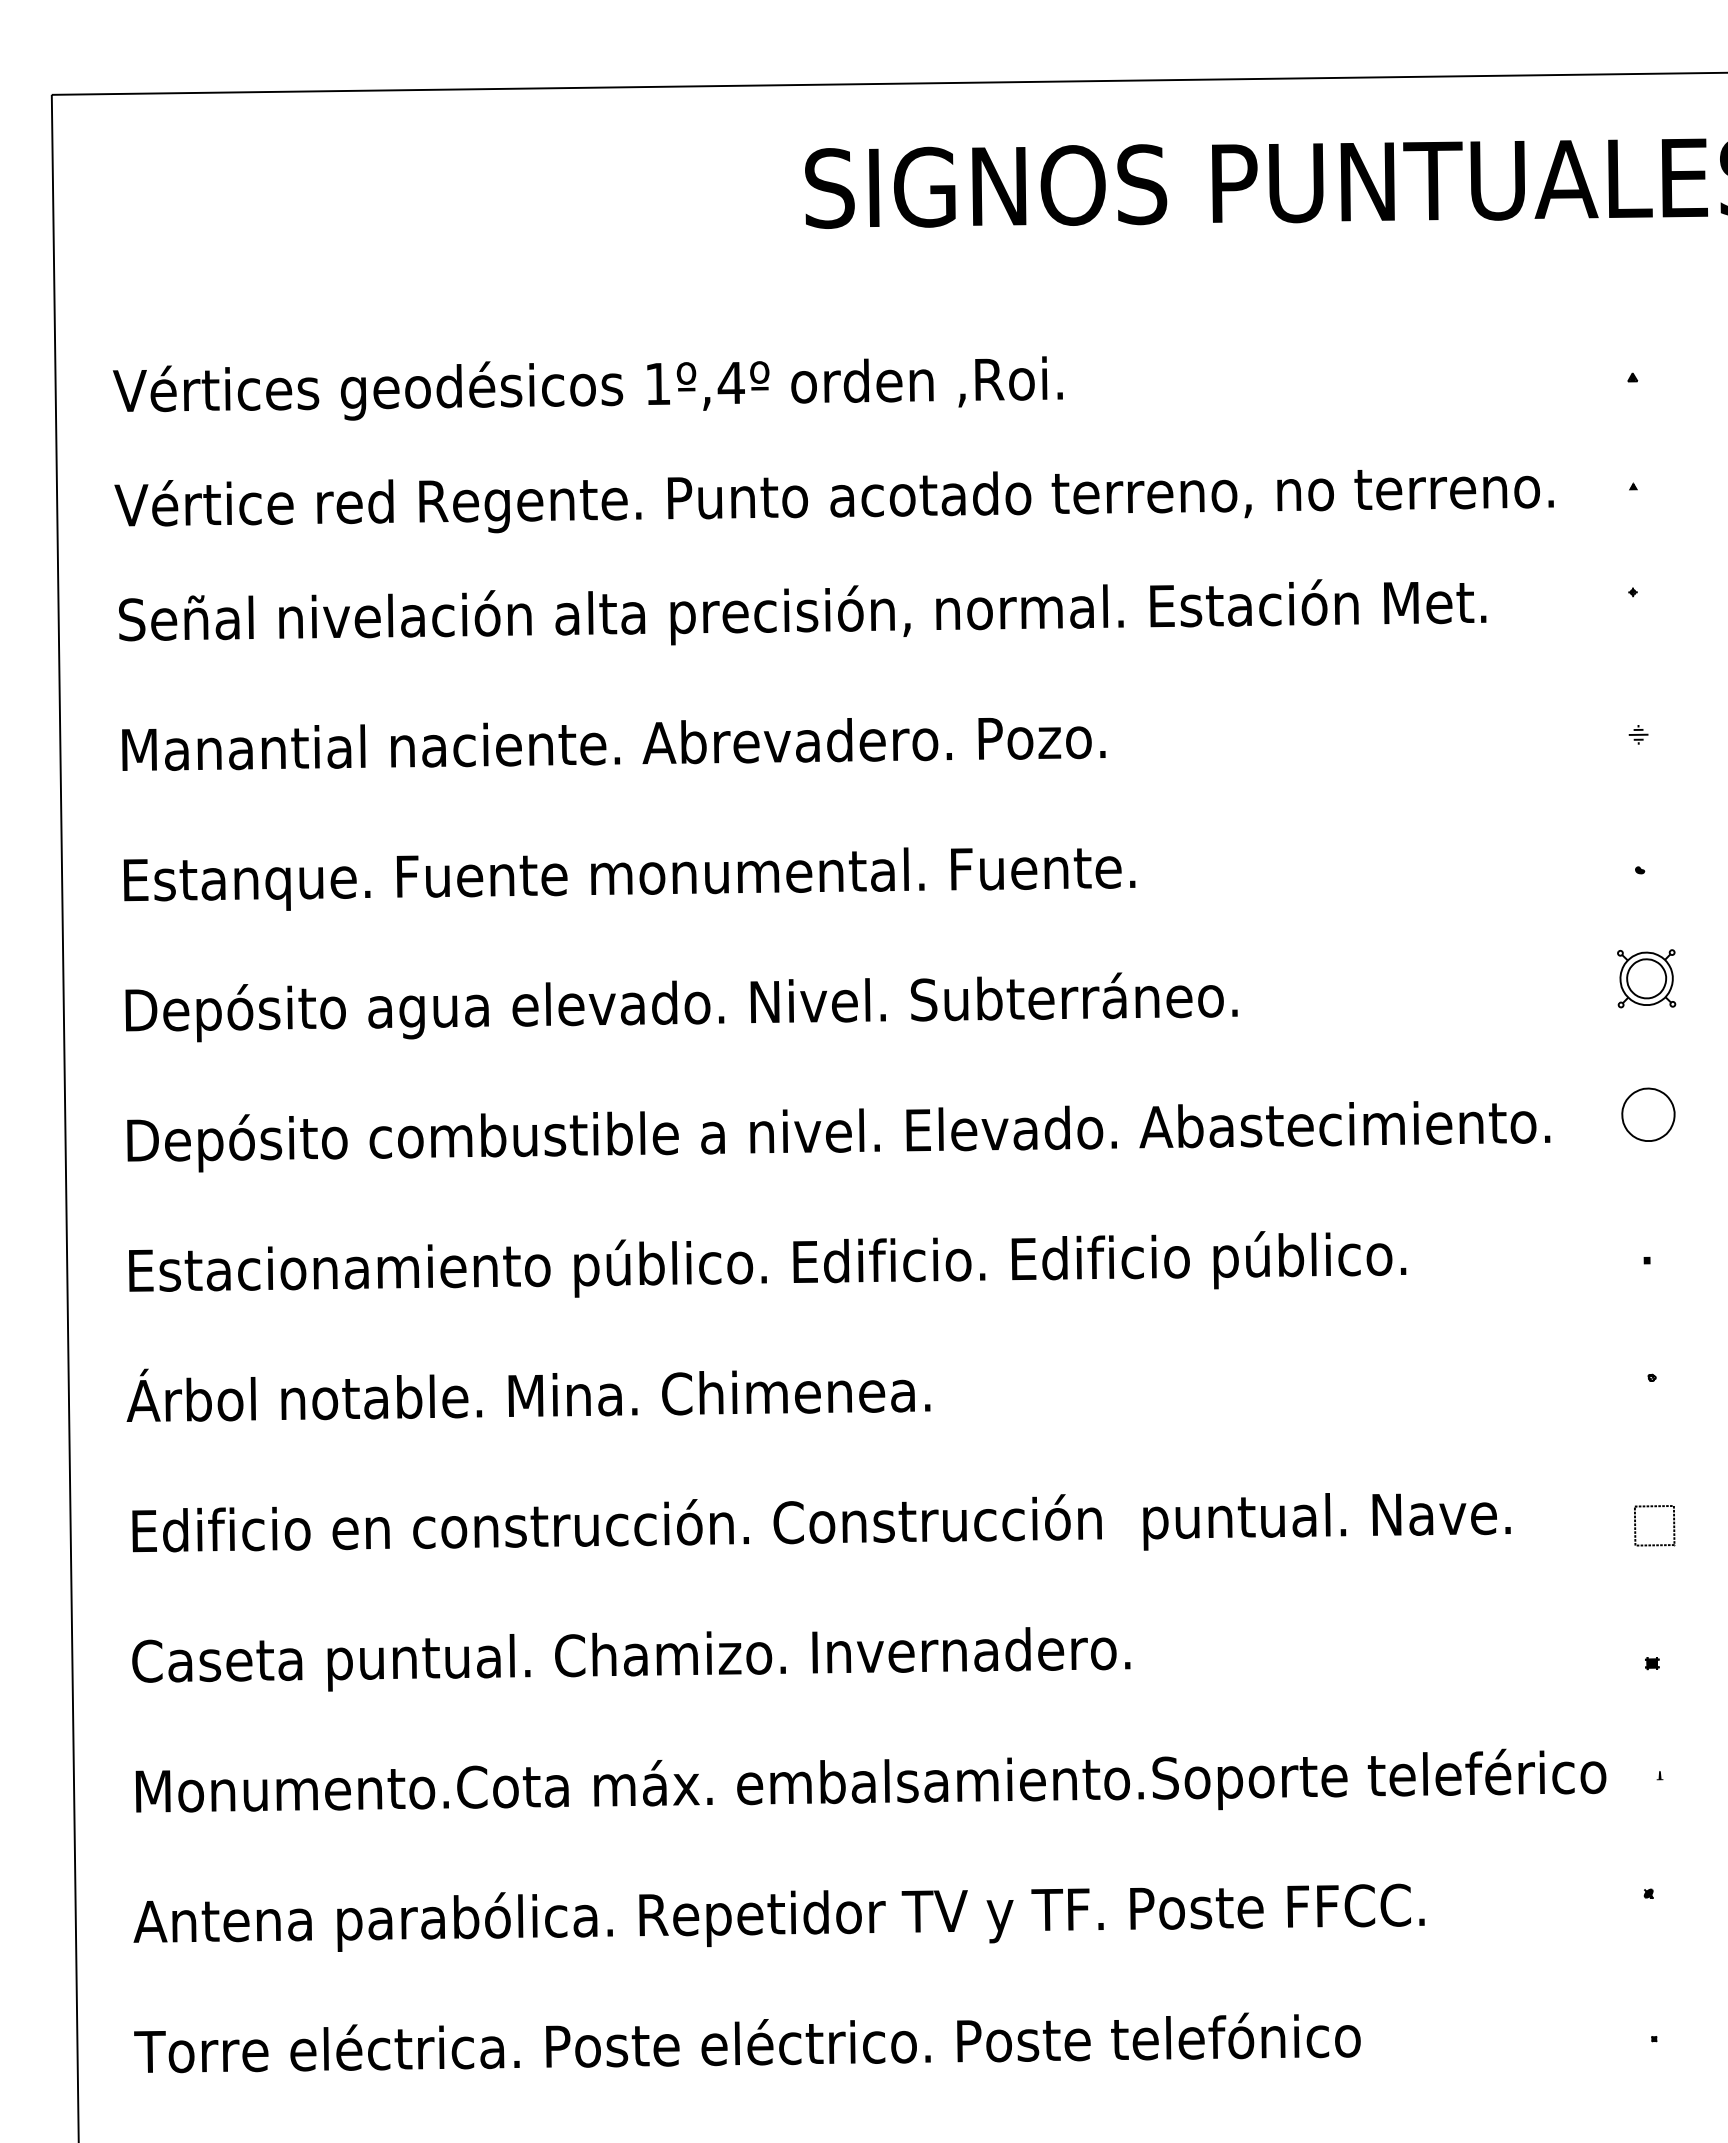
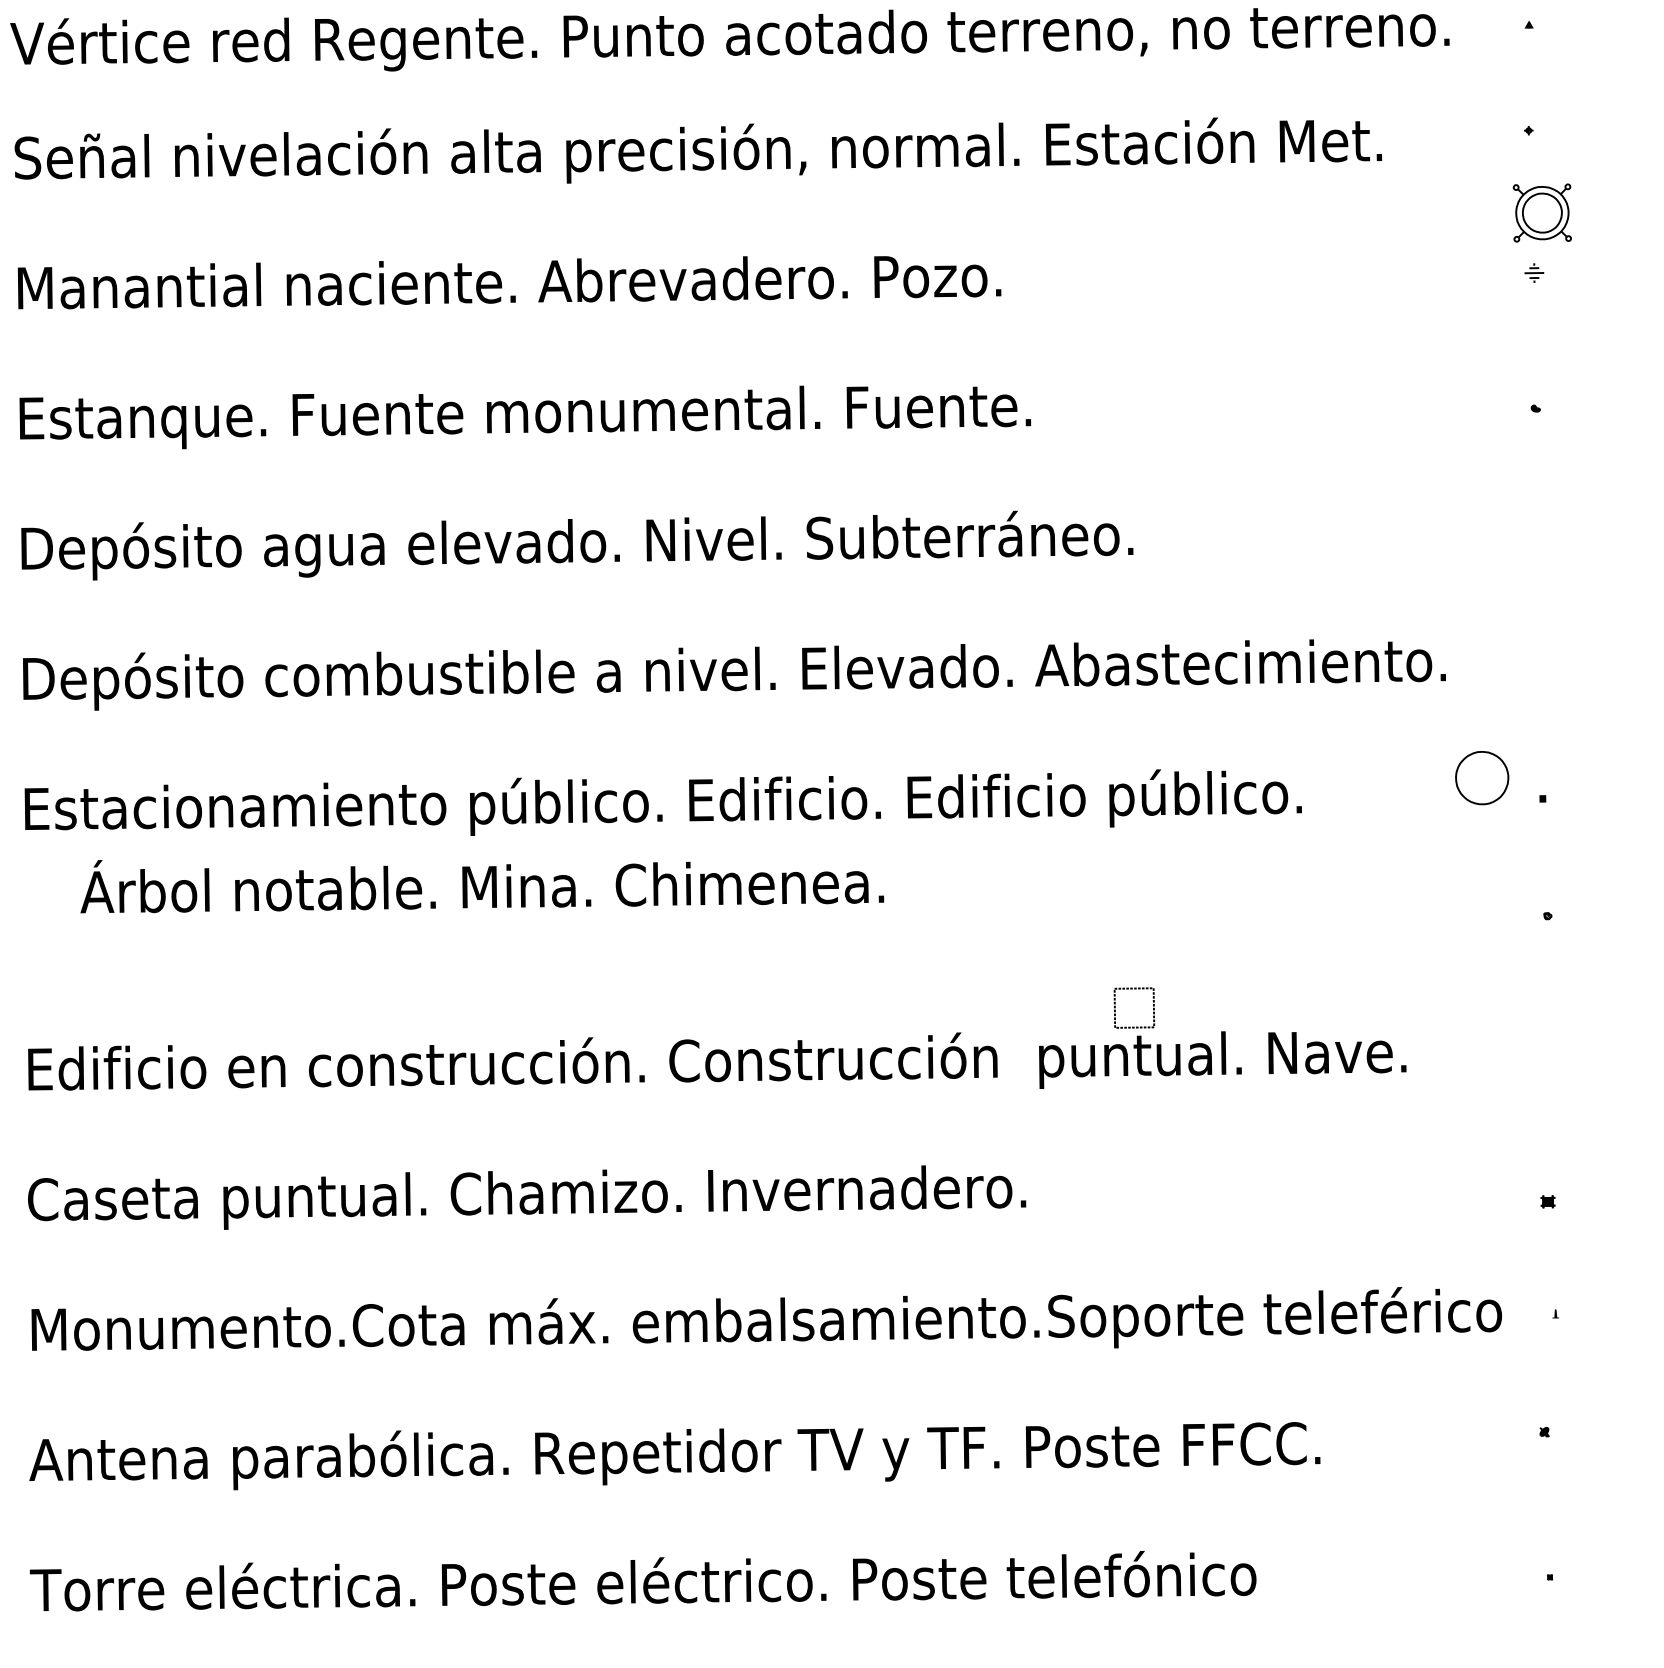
part: (1646, 978) -> (1542, 212), moved
part: (1648, 1114) -> (1482, 777), moved
text: (528, 1394) -> (482, 885), moved
part: (1654, 1507) -> (1134, 989), moved

